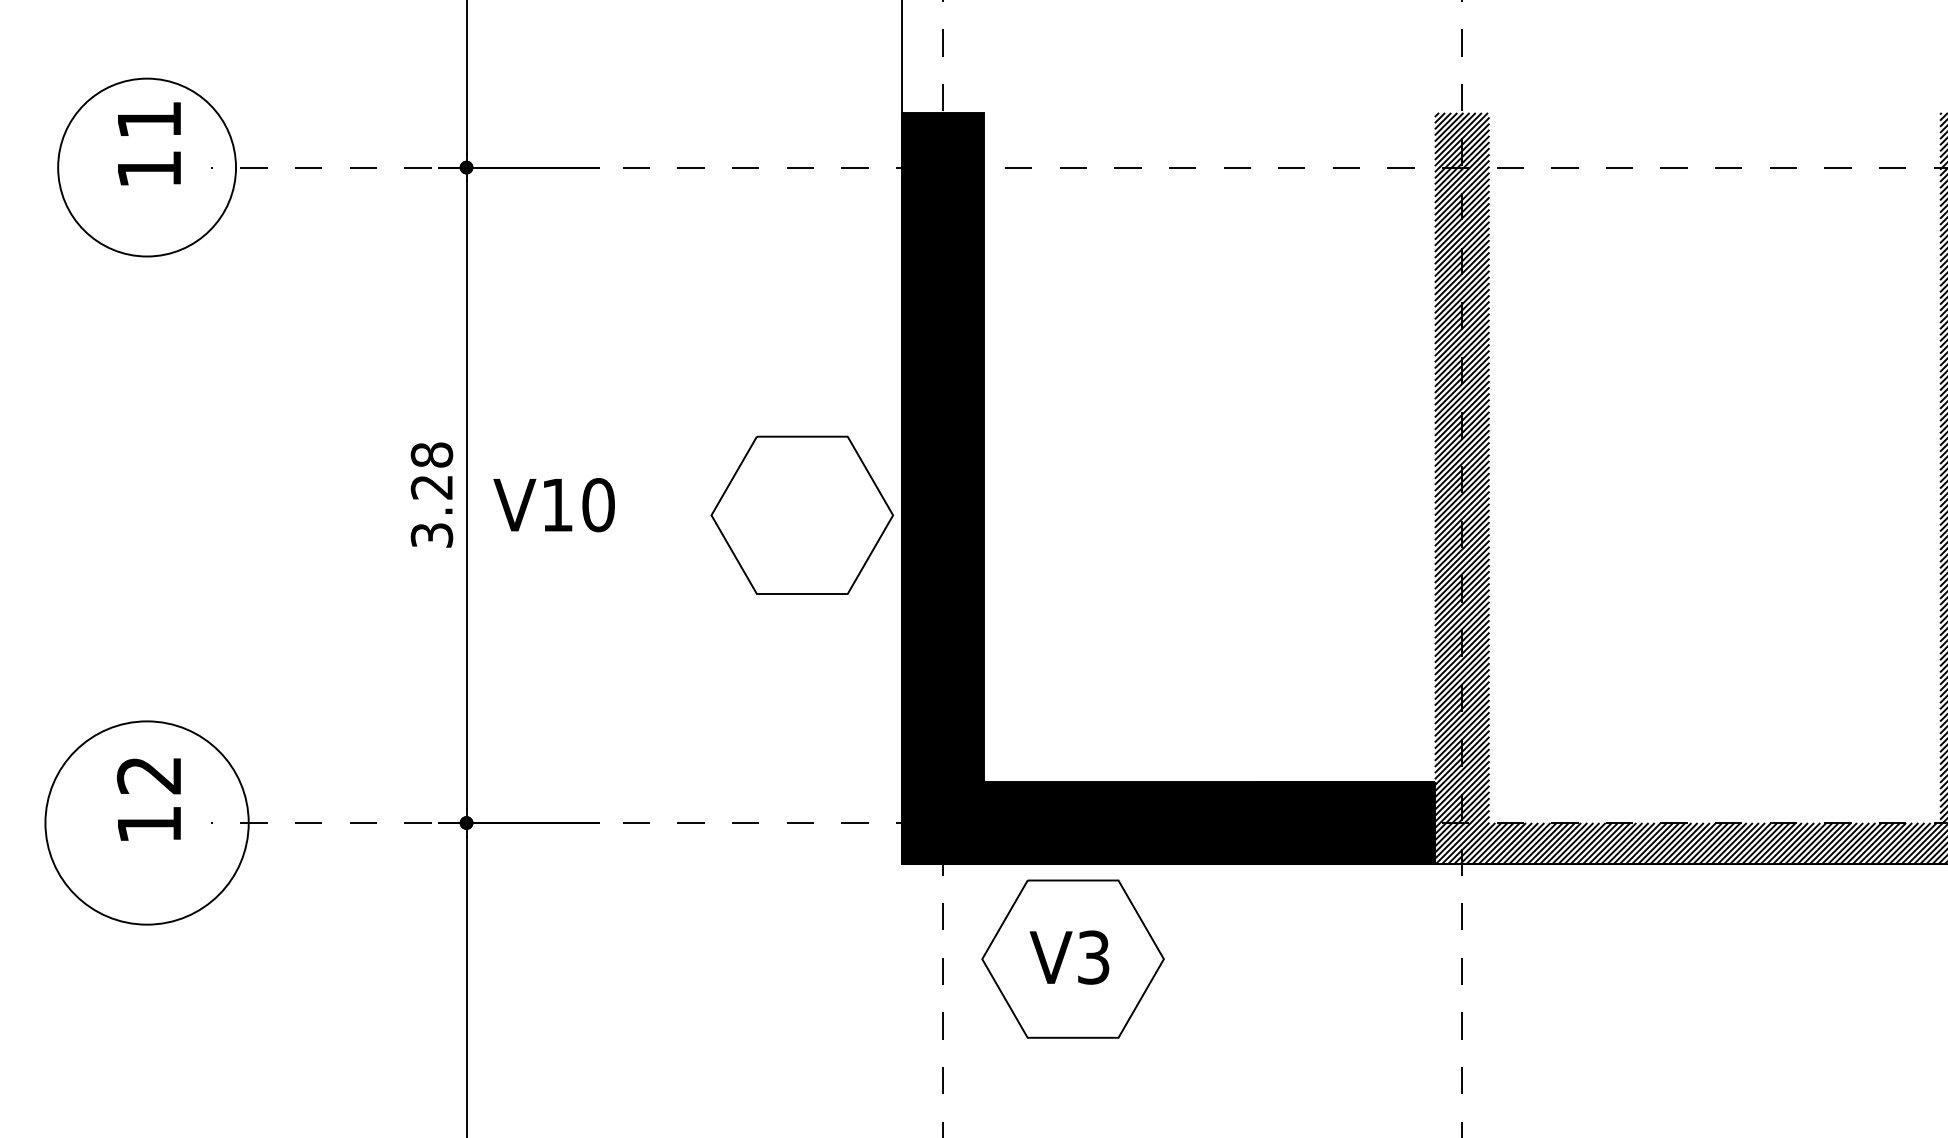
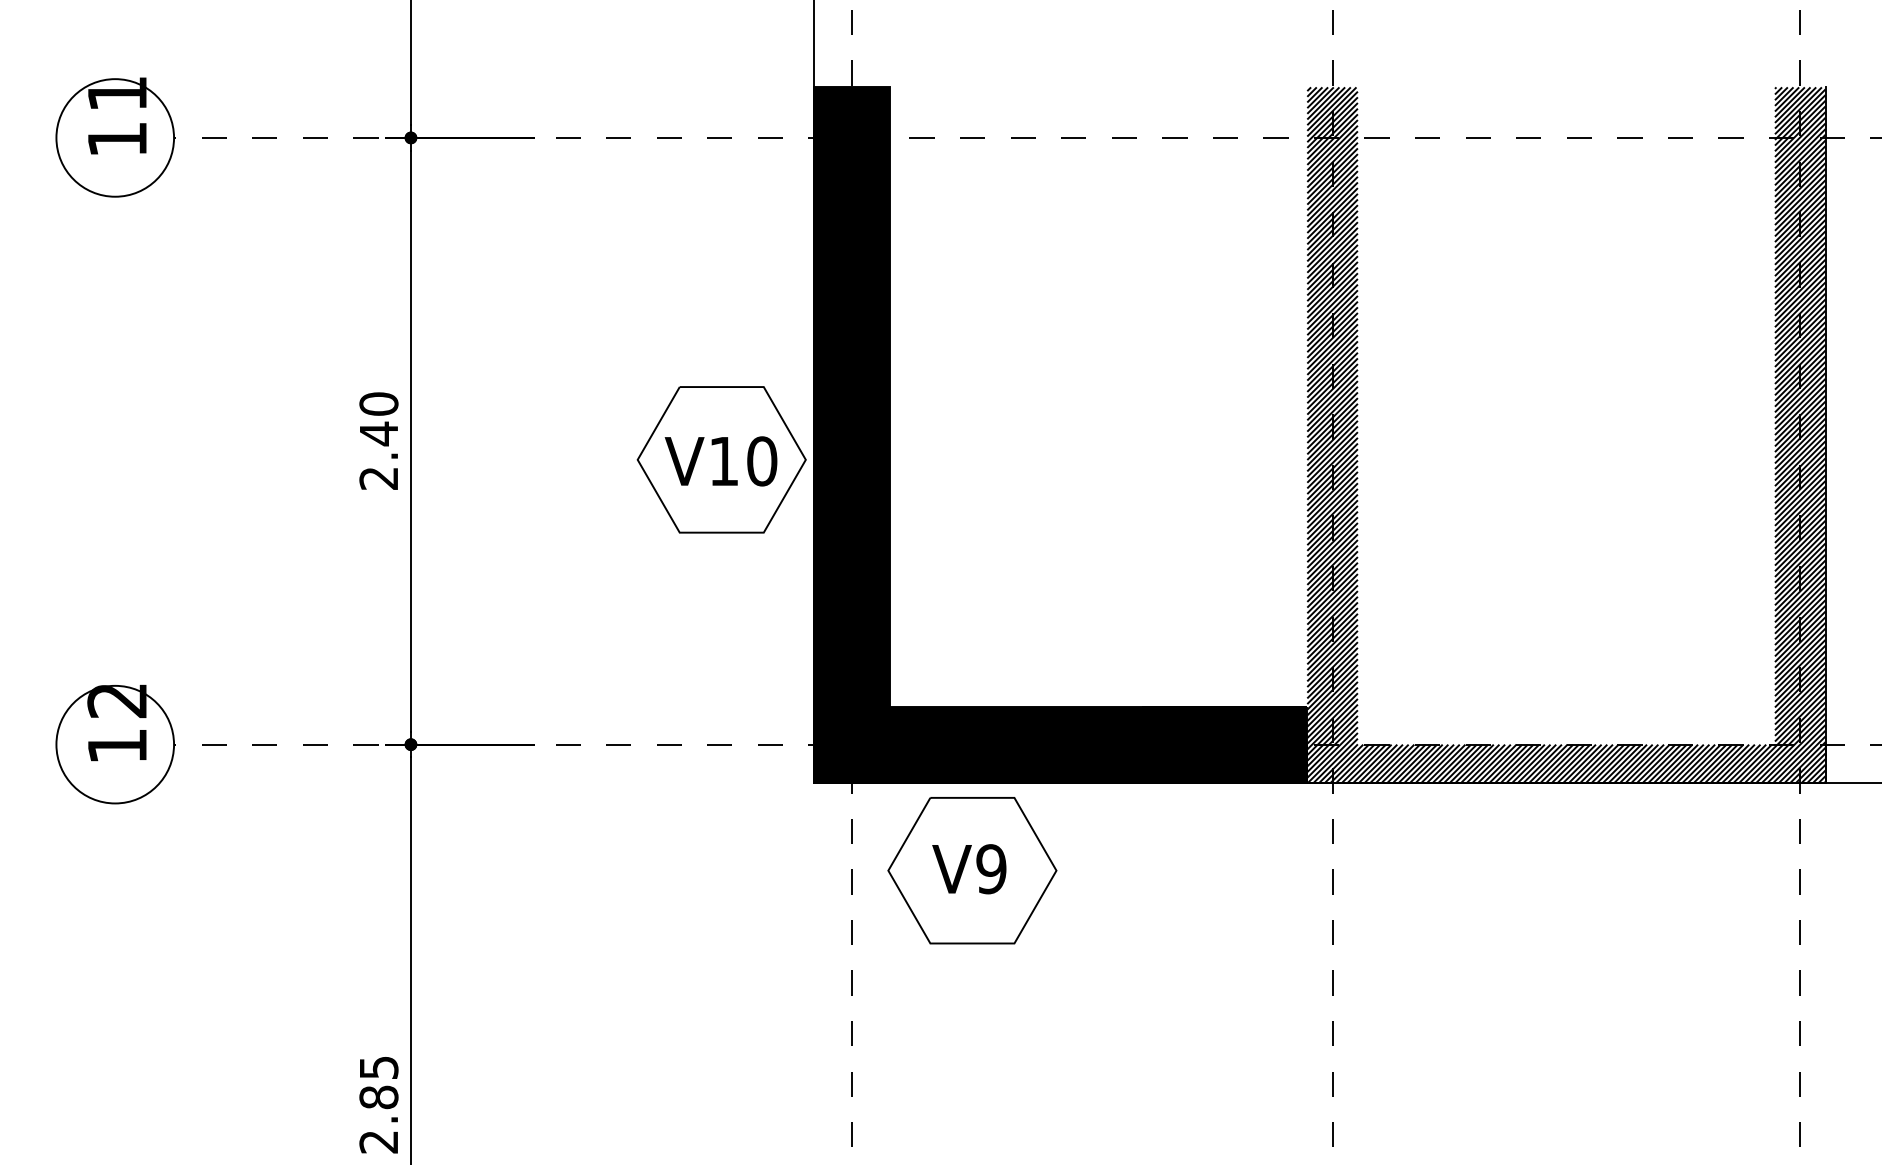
circle: (147, 167) -> (115, 137), size x0.71
text: (431, 494) -> (378, 440), 3.28 -> 2.40
text: (553, 505) -> (720, 461), moved
circle: (147, 822) -> (115, 744), size x0.62
text: (1093, 957) -> (991, 869), V3 -> V9

